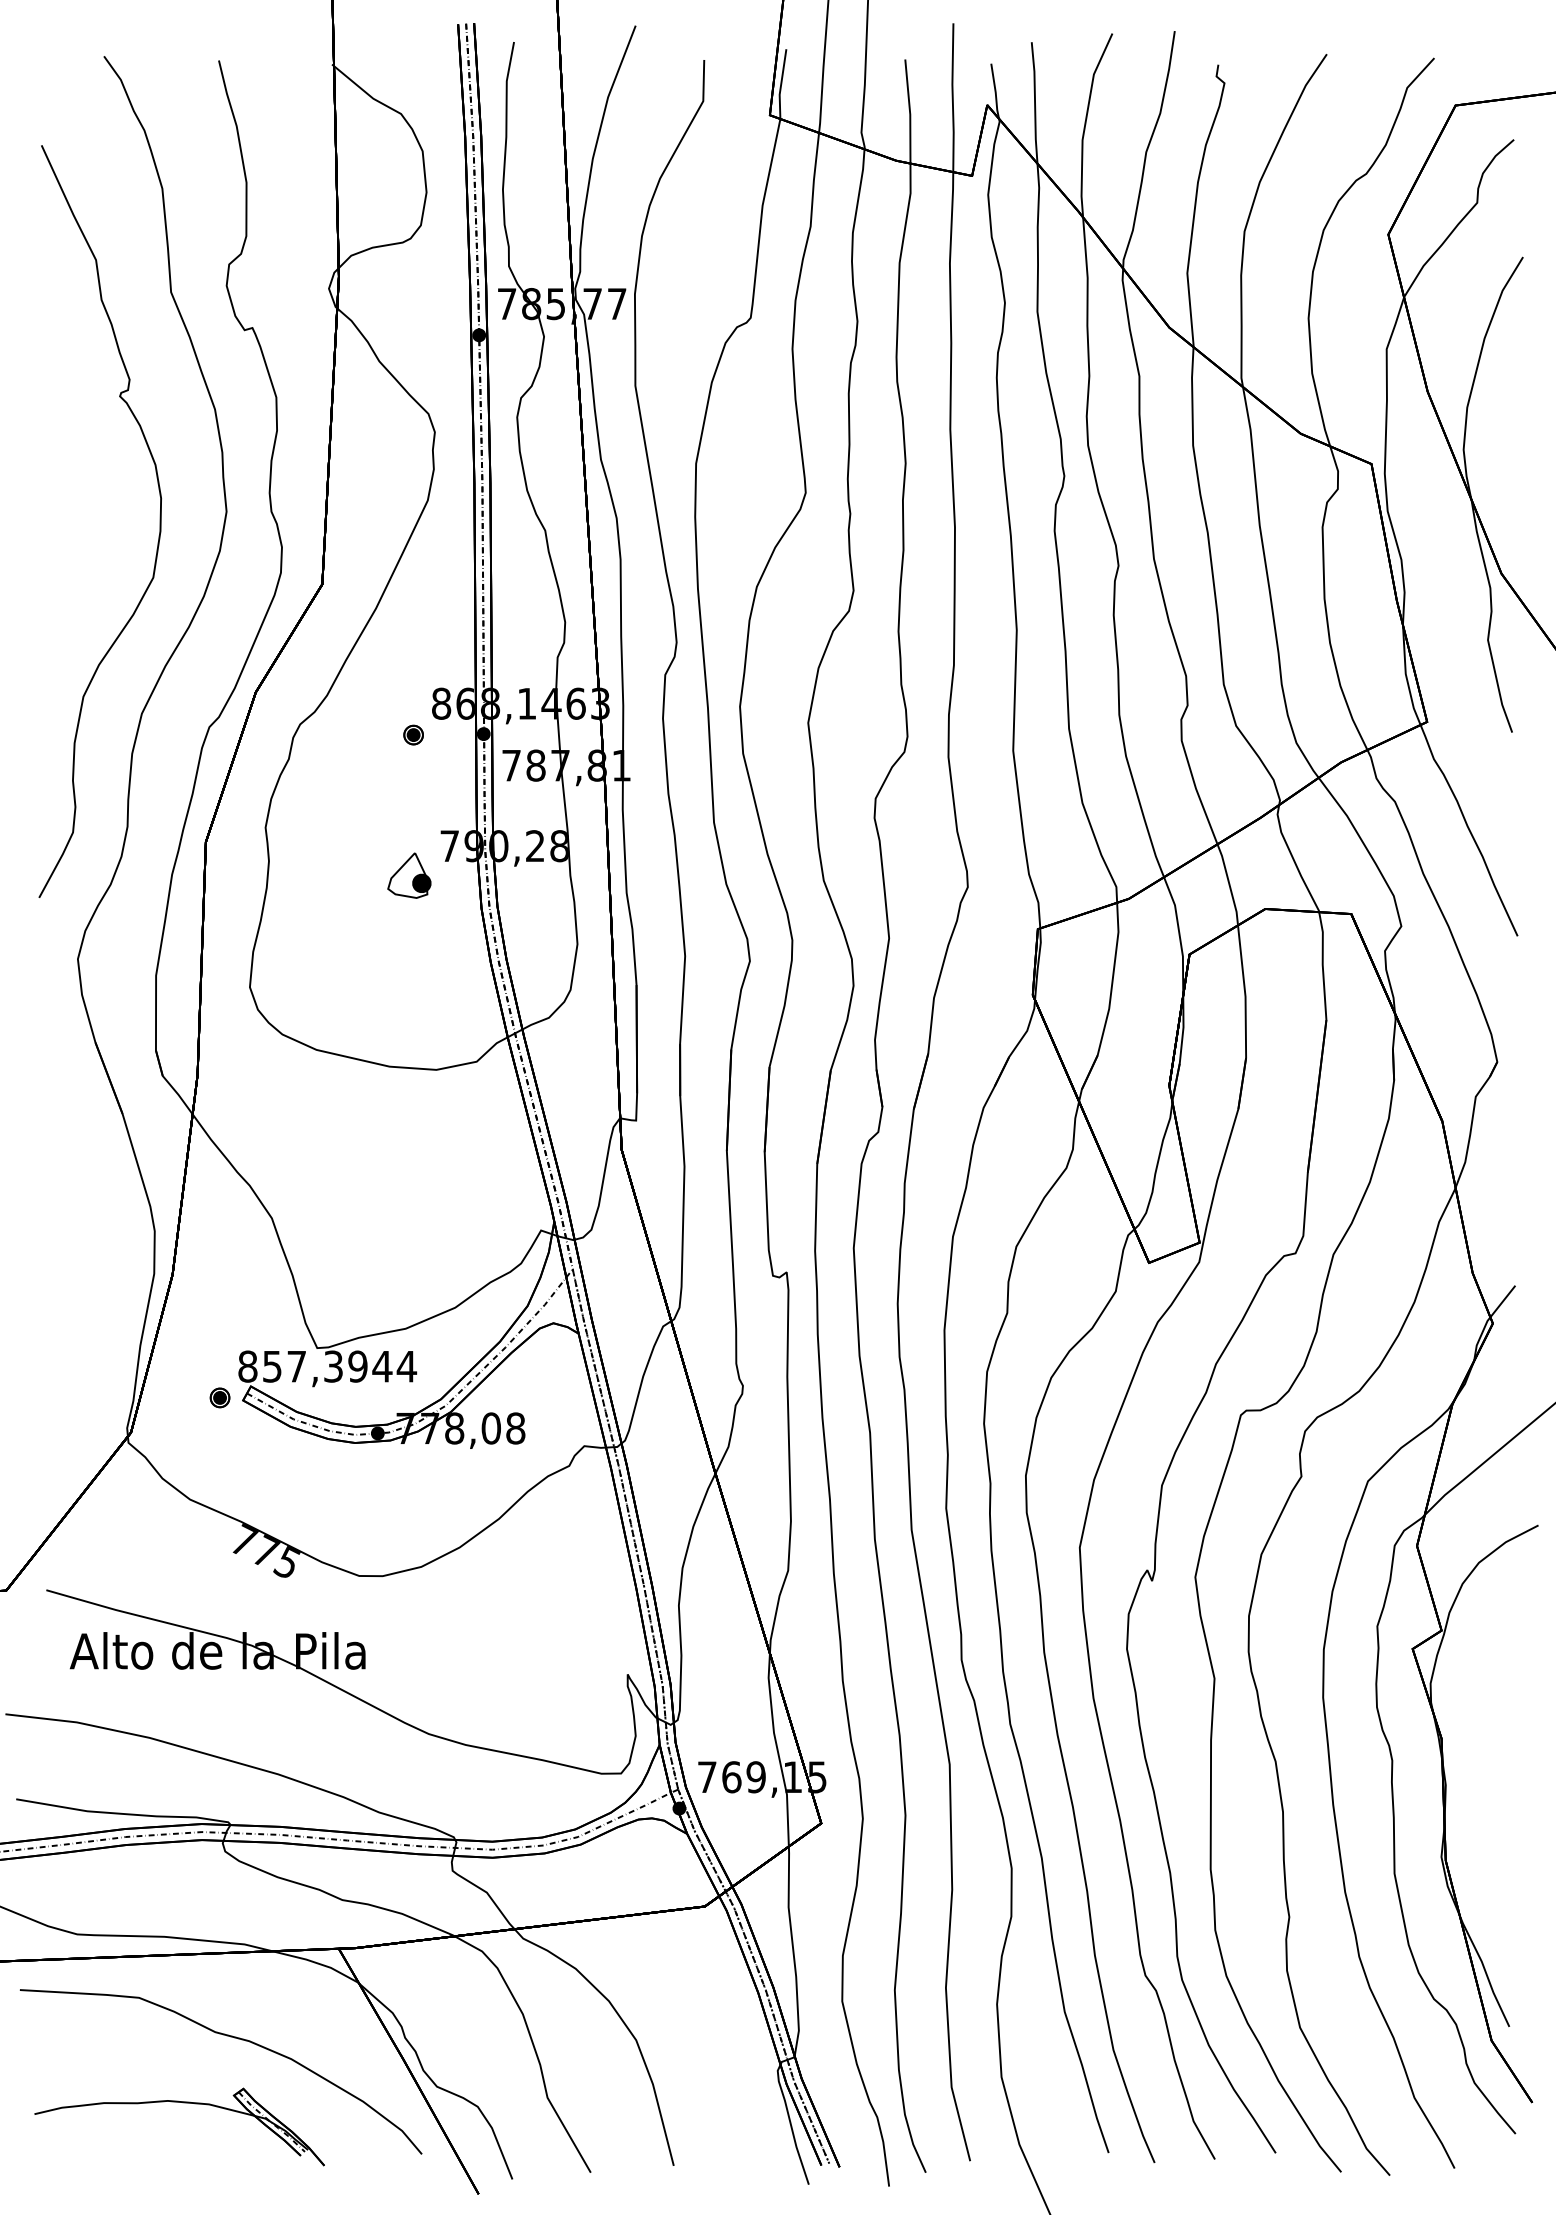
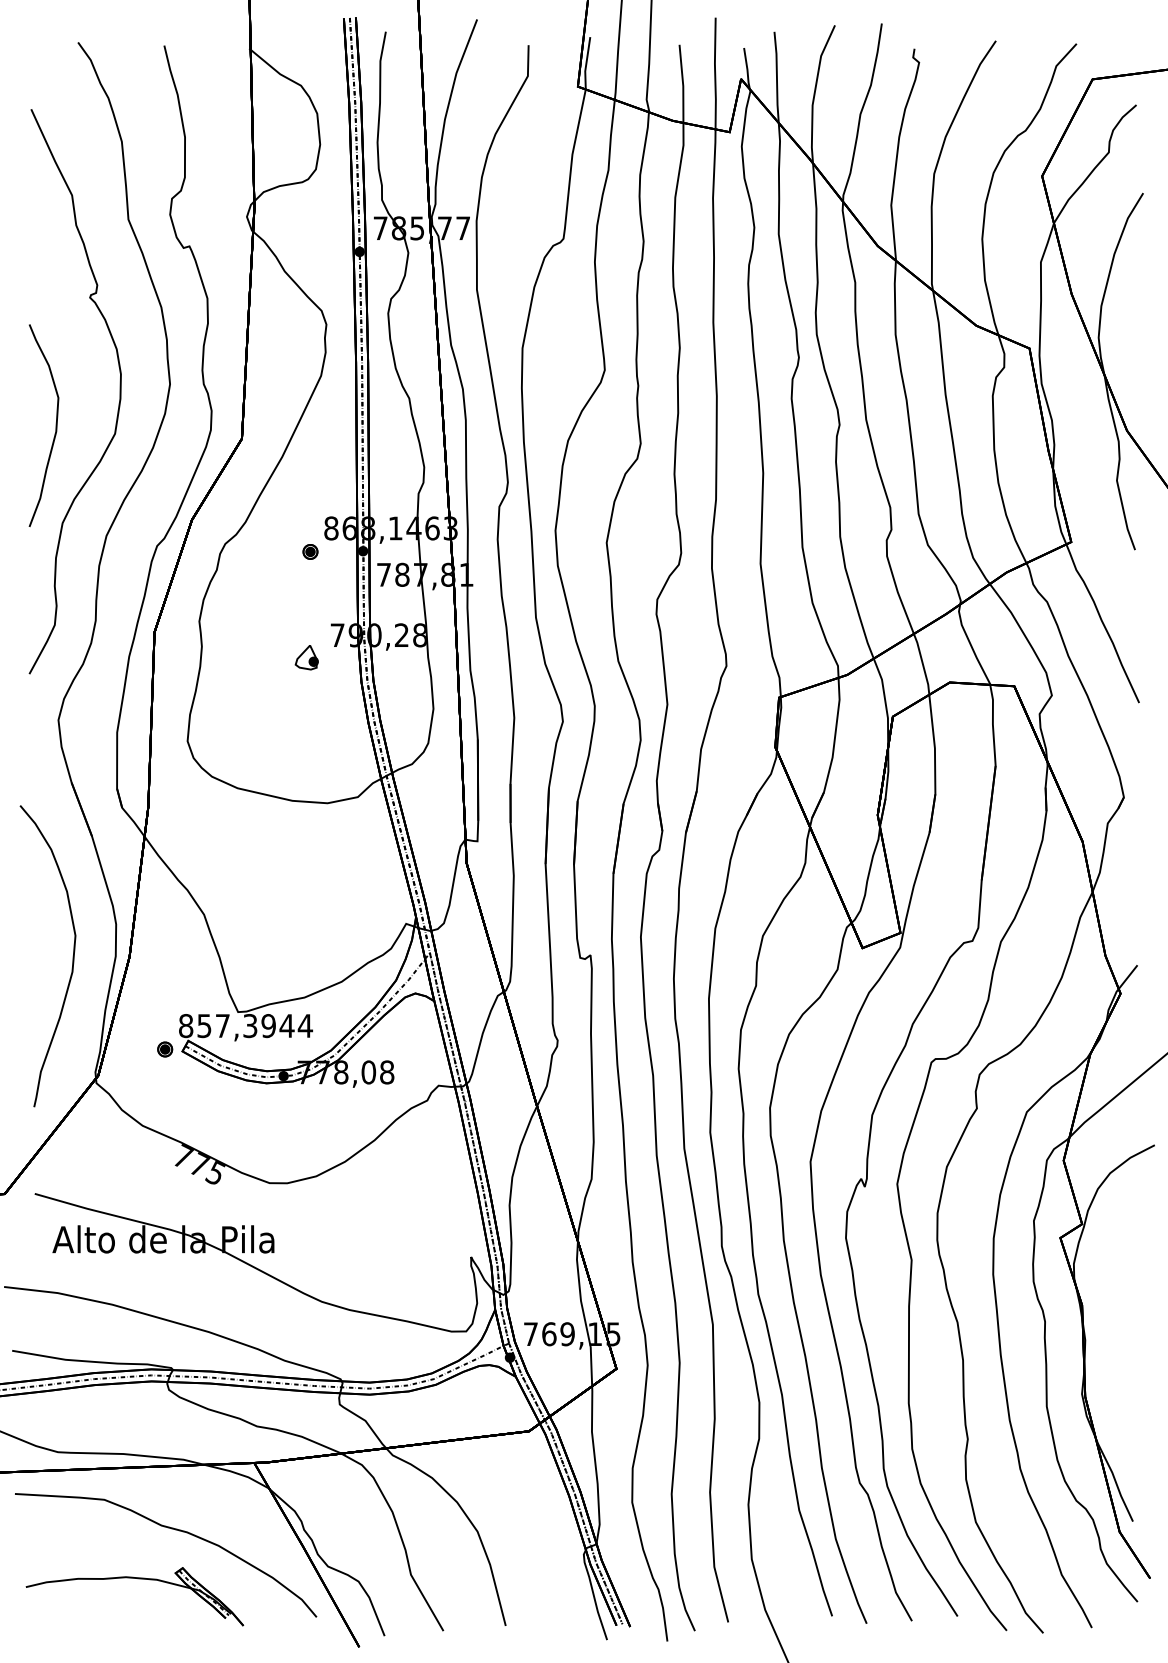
curve: (73, 566) -> (55, 425), added
part: (408, 875) -> (306, 657), size x0.71
curve: (96, 1274) -> (72, 956), added

